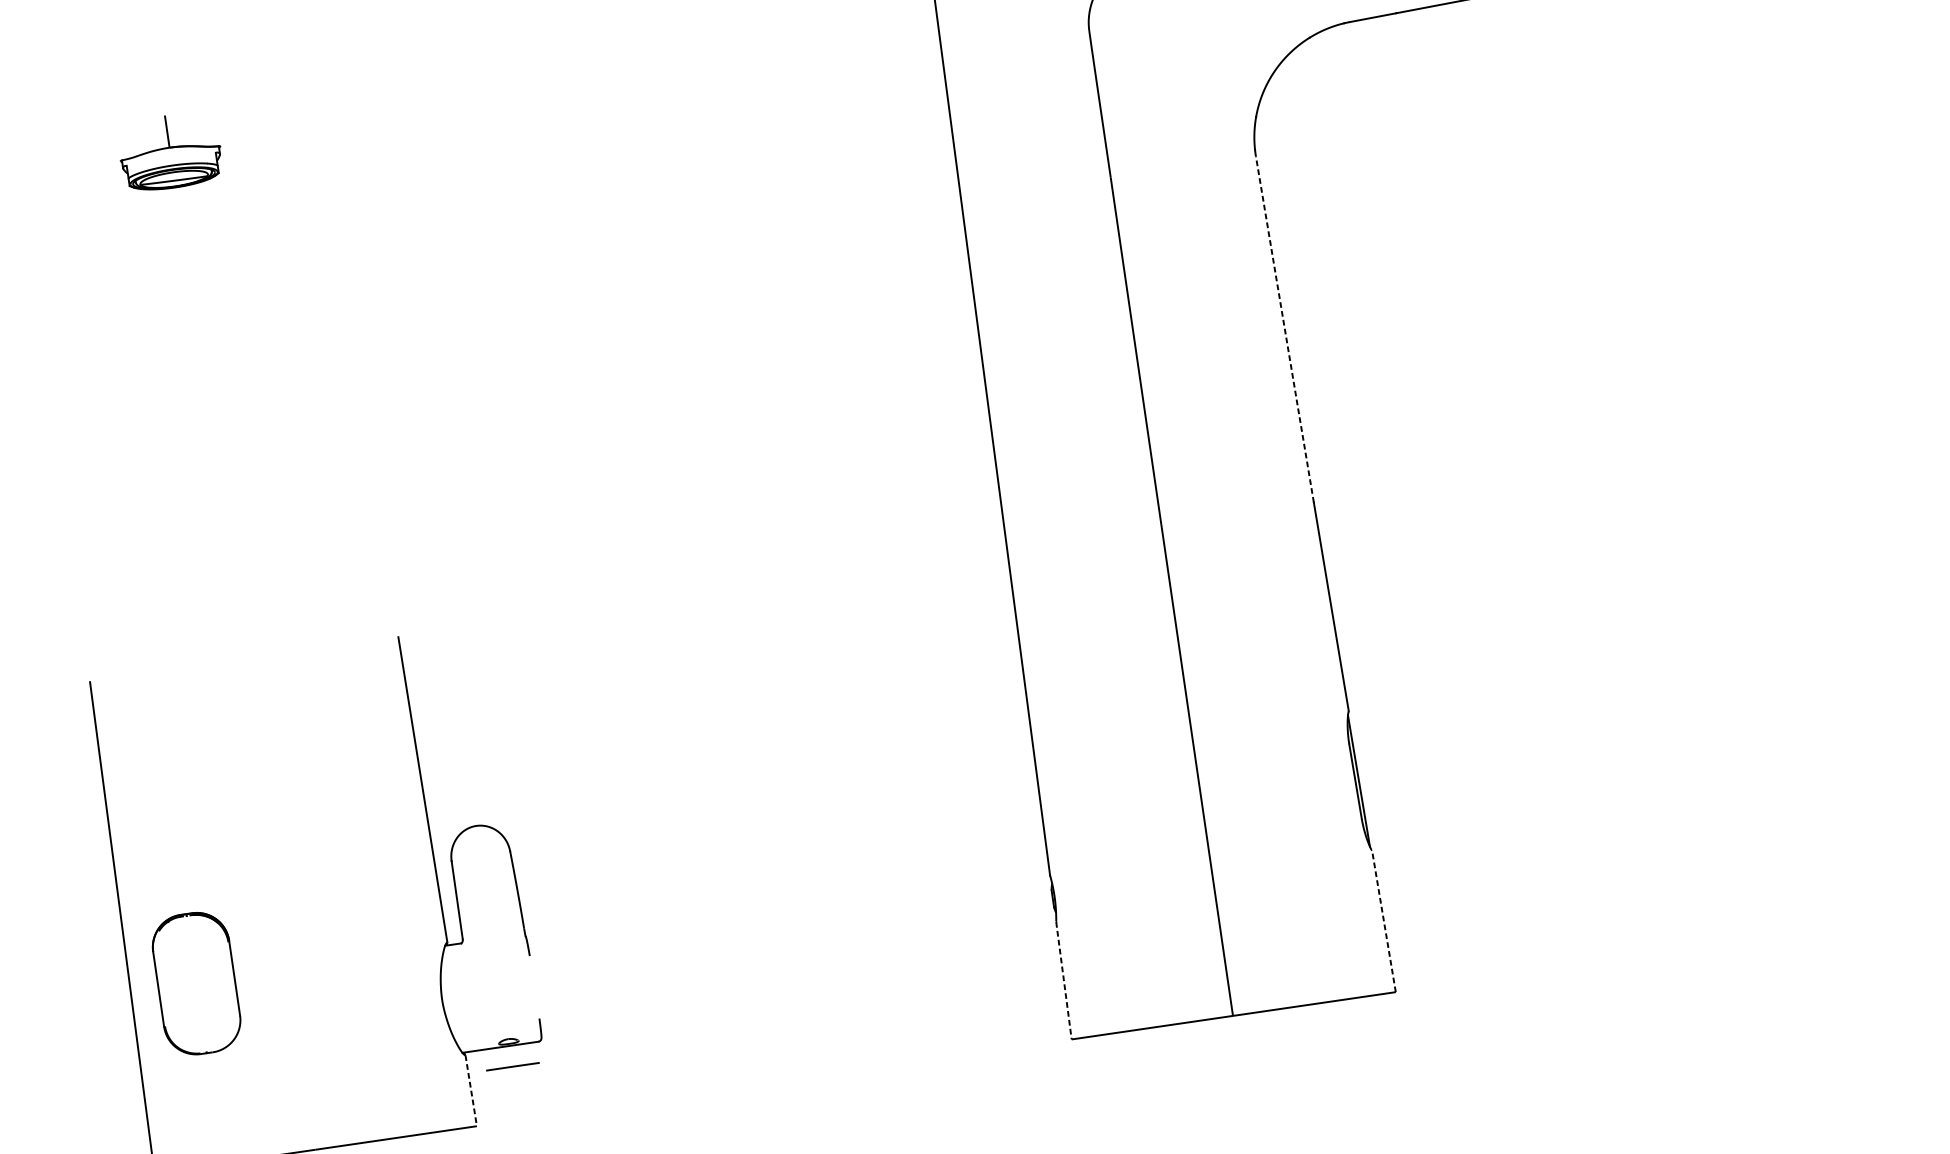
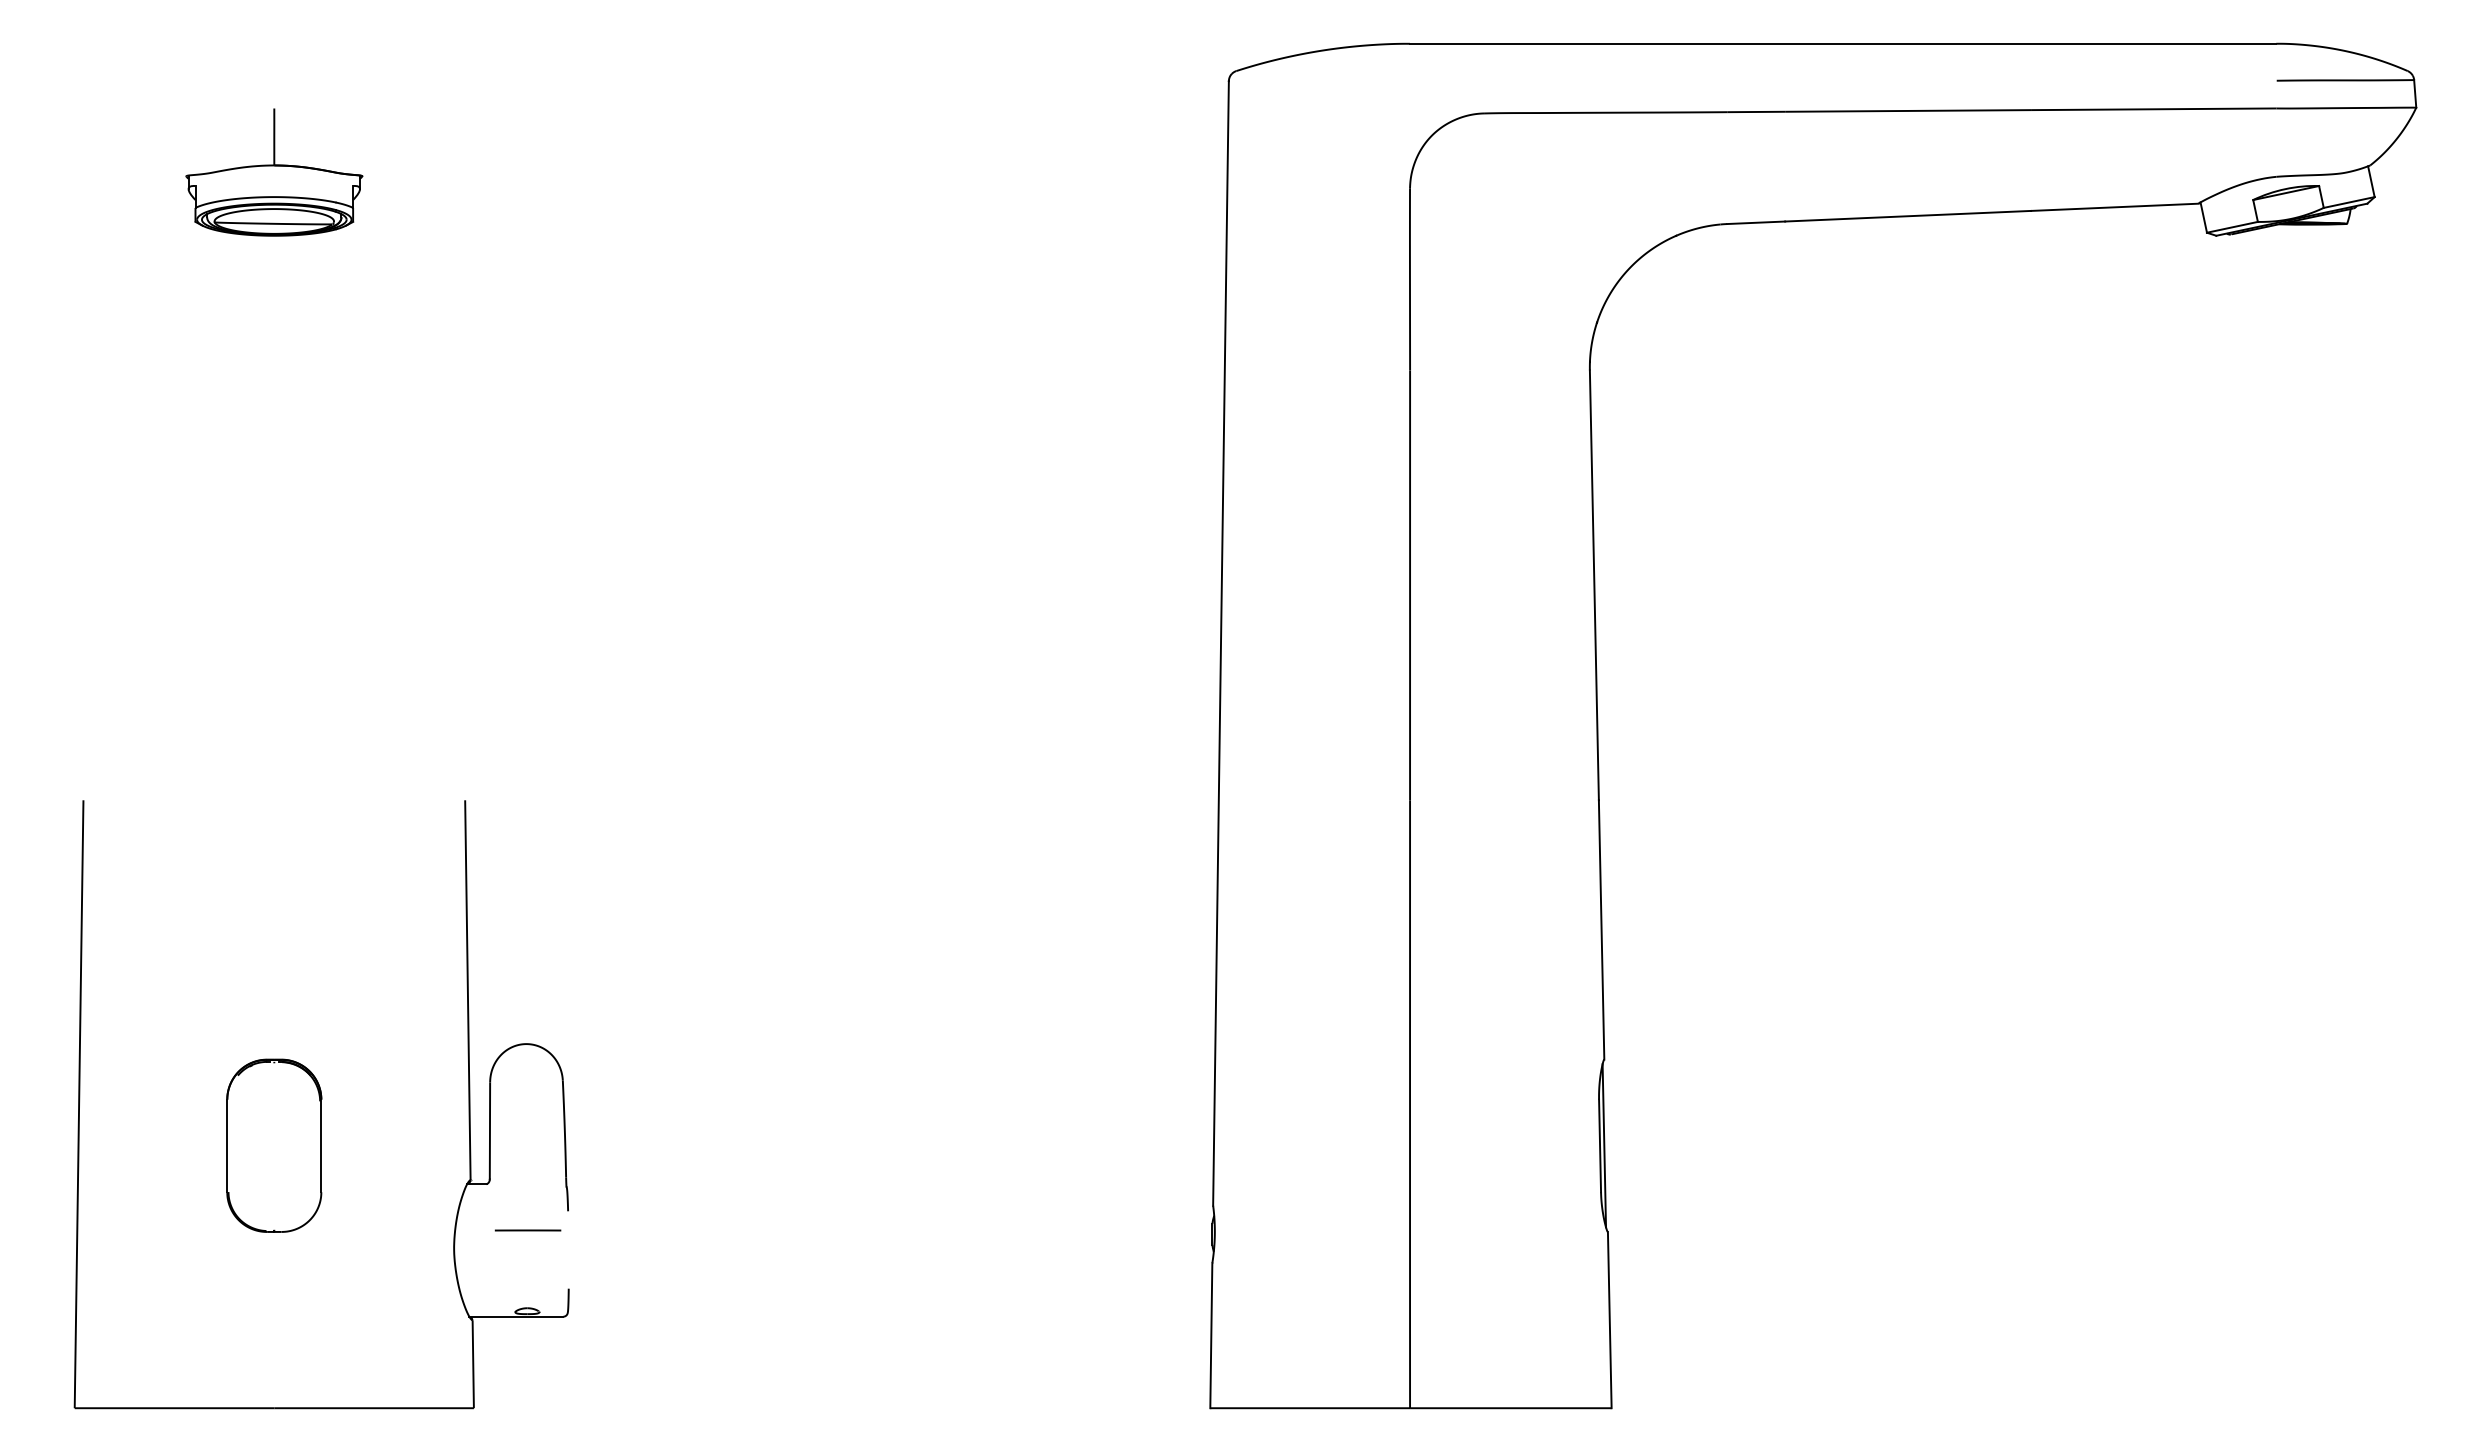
part: (170, 151) -> (274, 172), size x1.43
line: (1285, 329) -> (1594, 585), dashed -> solid
line: (1383, 920) -> (1609, 1319), dashed -> solid
line: (1064, 980) -> (1211, 1335), dashed -> solid
part: (196, 983) -> (274, 1145), moved
line: (512, 1066) -> (527, 1230), moved
line: (471, 1090) -> (473, 1364), dashed -> solid

